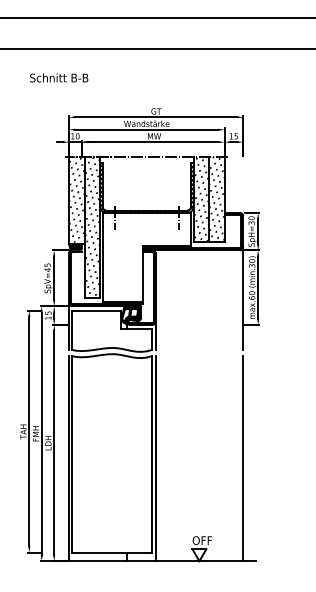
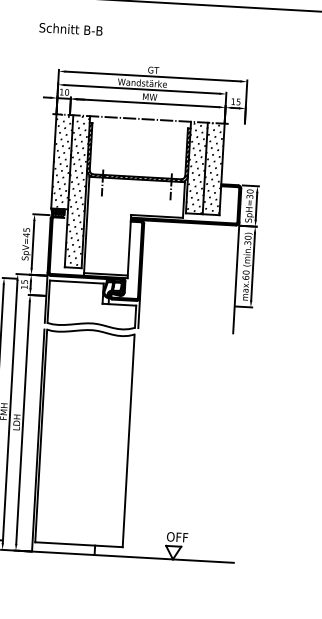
text: (59, 77) -> (71, 28), moved
line: (155, 458) -> (131, 445), removed
line: (243, 458) -> (226, 450), removed

